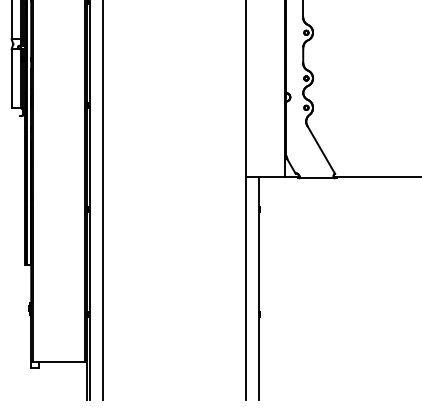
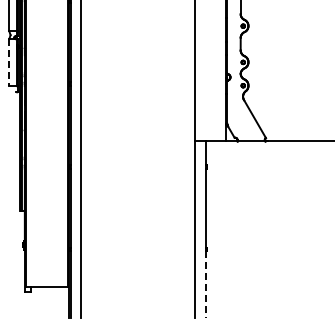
line: (11, 78) -> (9, 62), solid -> dashed
line: (258, 359) -> (205, 285), solid -> dashed

